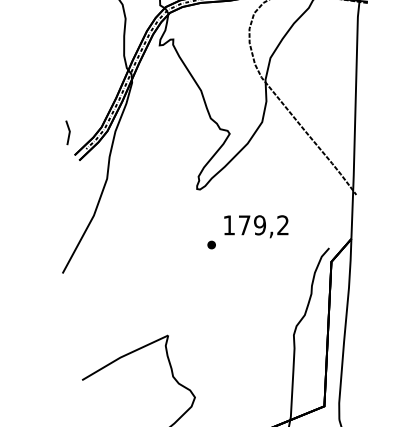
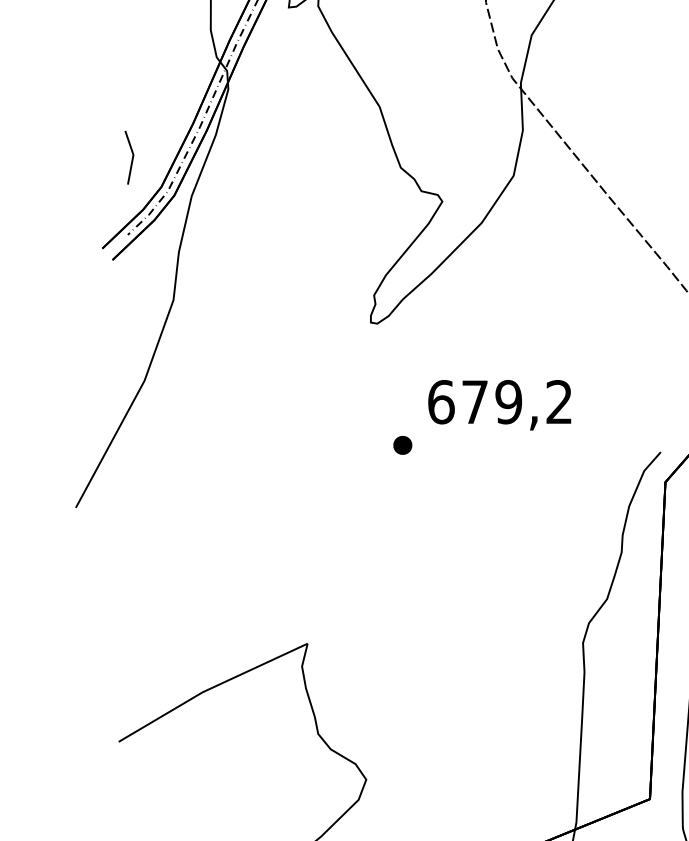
line: (68, 132) -> (130, 156), moved
text: (229, 225) -> (441, 402), 179,2 -> 679,2

